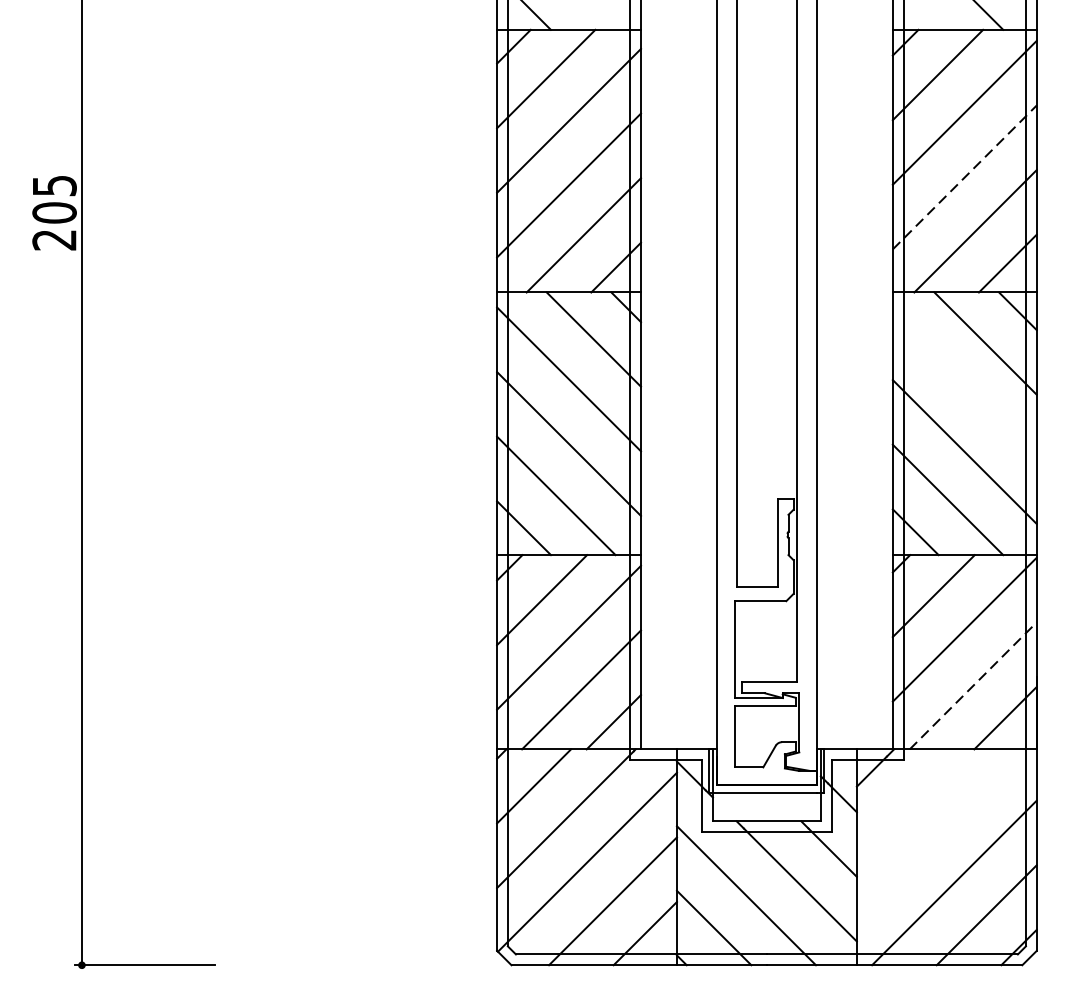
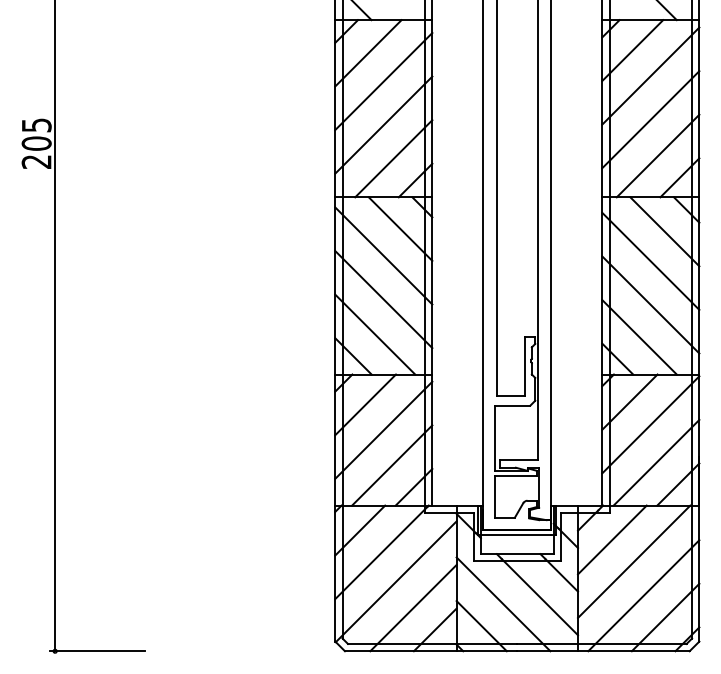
line: (964, 177) -> (650, 119), dashed -> solid
line: (964, 386) -> (650, 260), added
line: (973, 685) -> (656, 462), dashed -> solid
line: (907, 799) -> (612, 539), added
line: (940, 832) -> (634, 561), added

